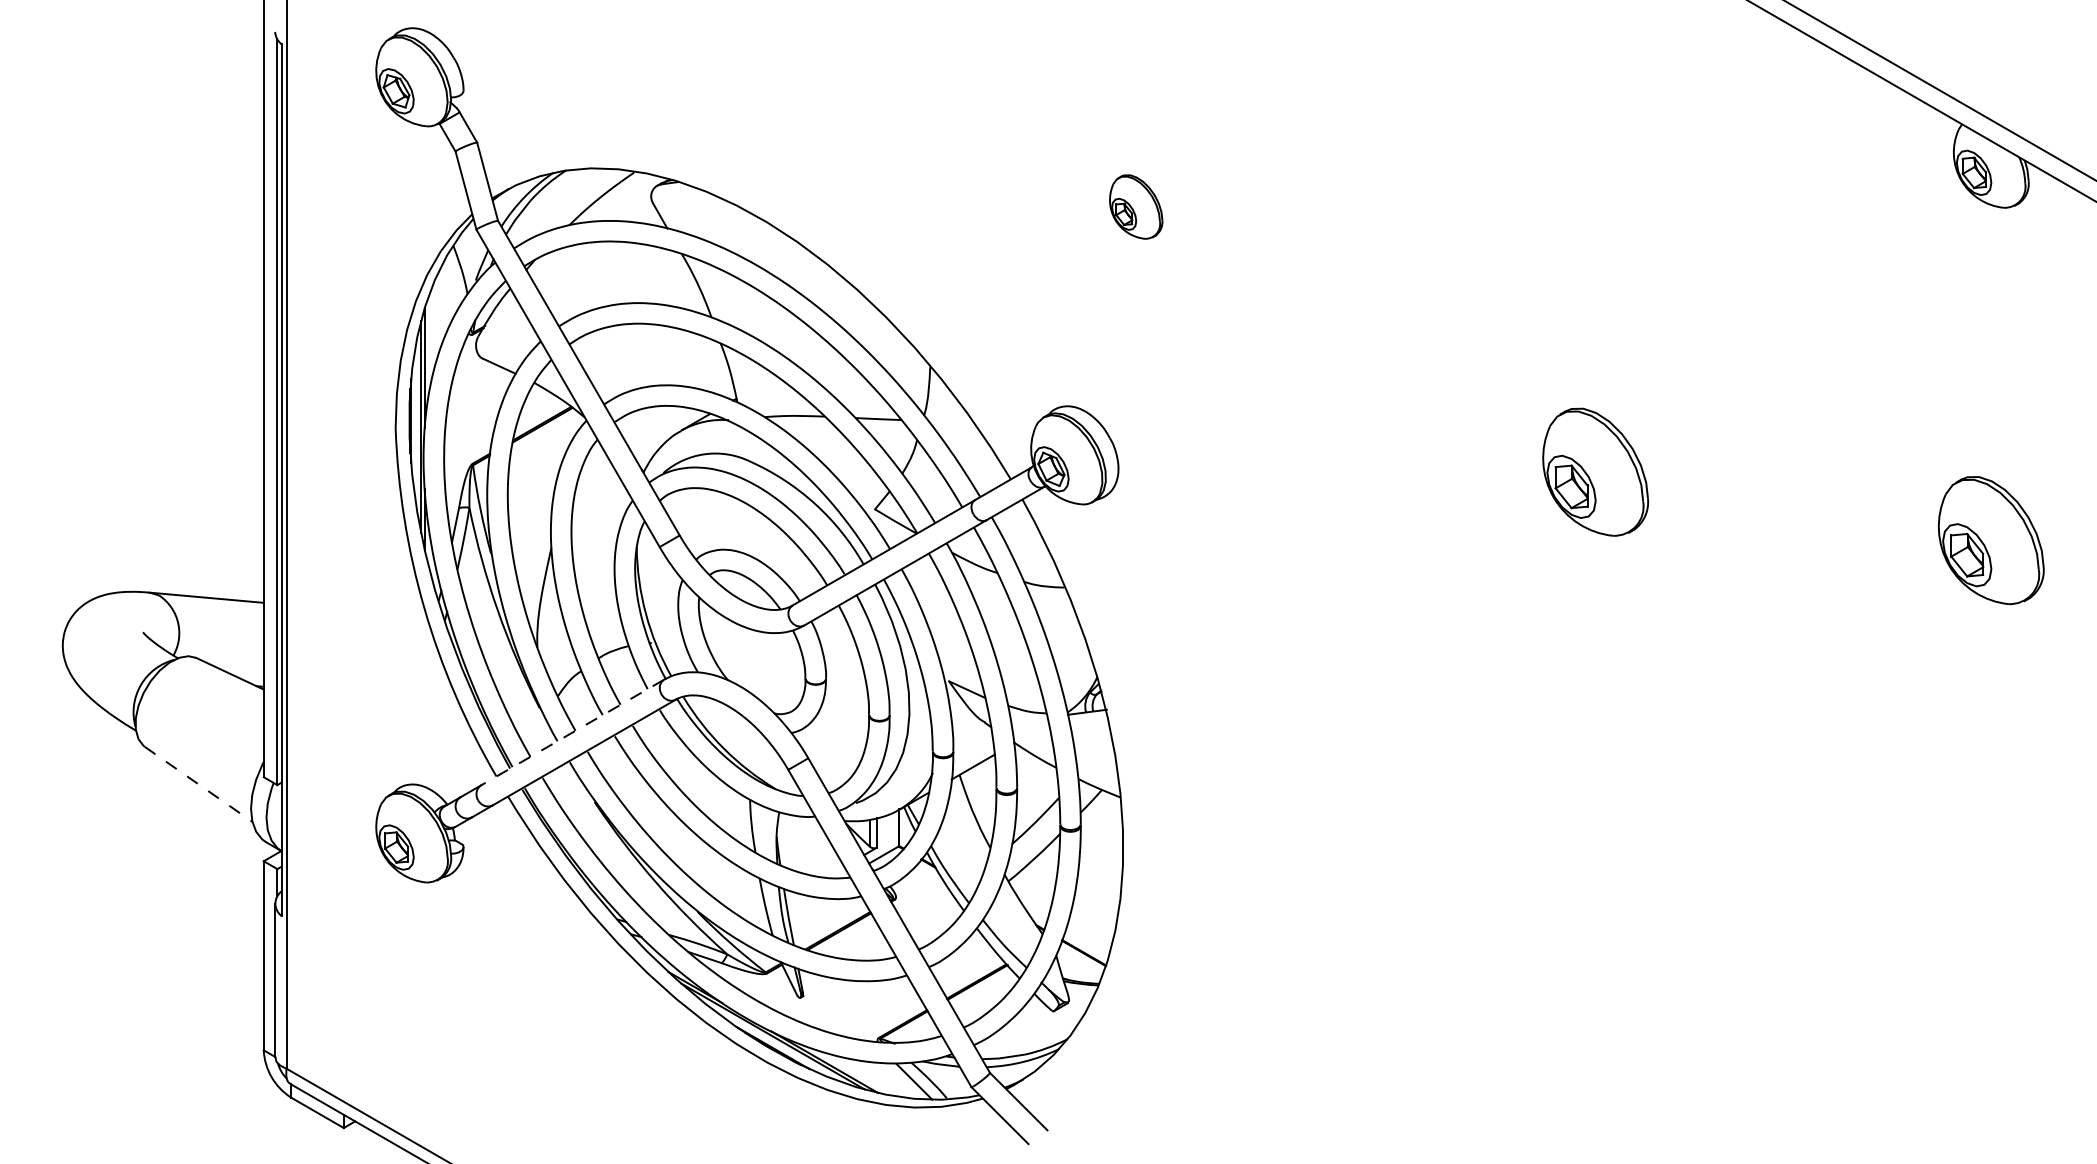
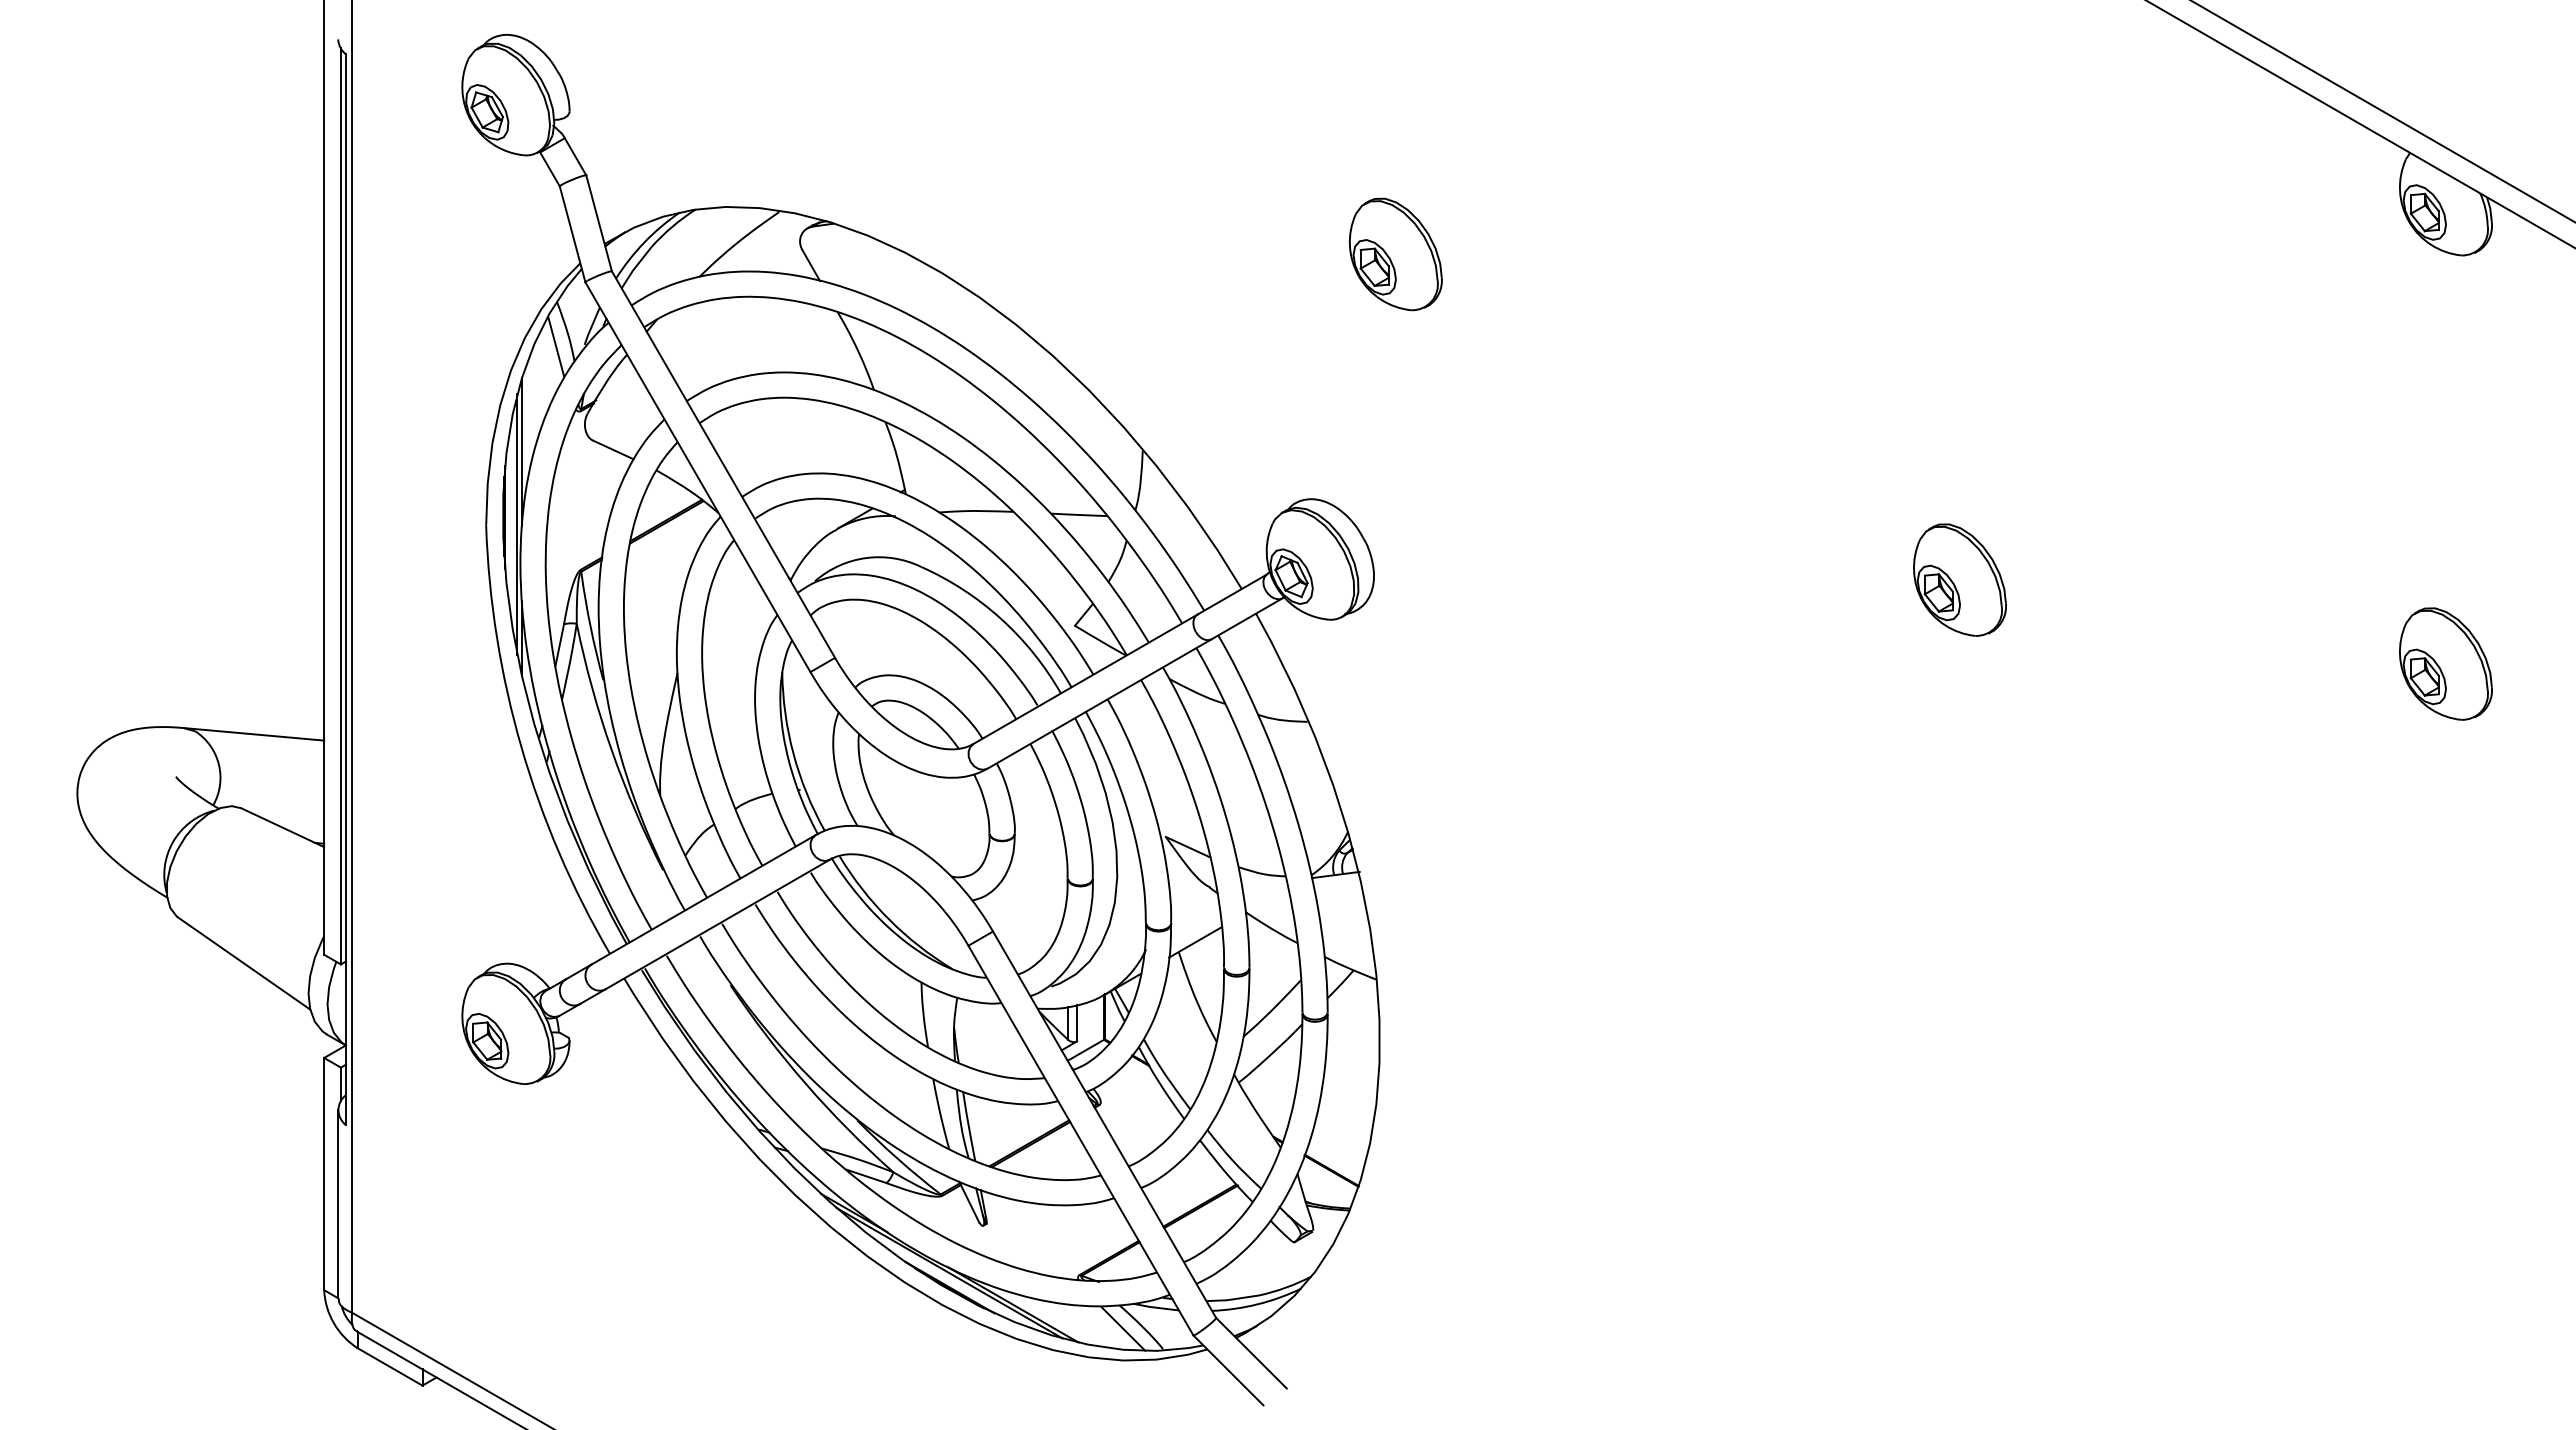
part: (1136, 207) -> (1395, 254), size x1.43
line: (452, 281) -> (556, 346), added
part: (1595, 471) -> (1959, 579), size x0.71
part: (1990, 540) -> (2445, 663), size x0.71
line: (572, 733) -> (703, 900), dashed -> solid
line: (198, 784) -> (244, 963), dashed -> solid

